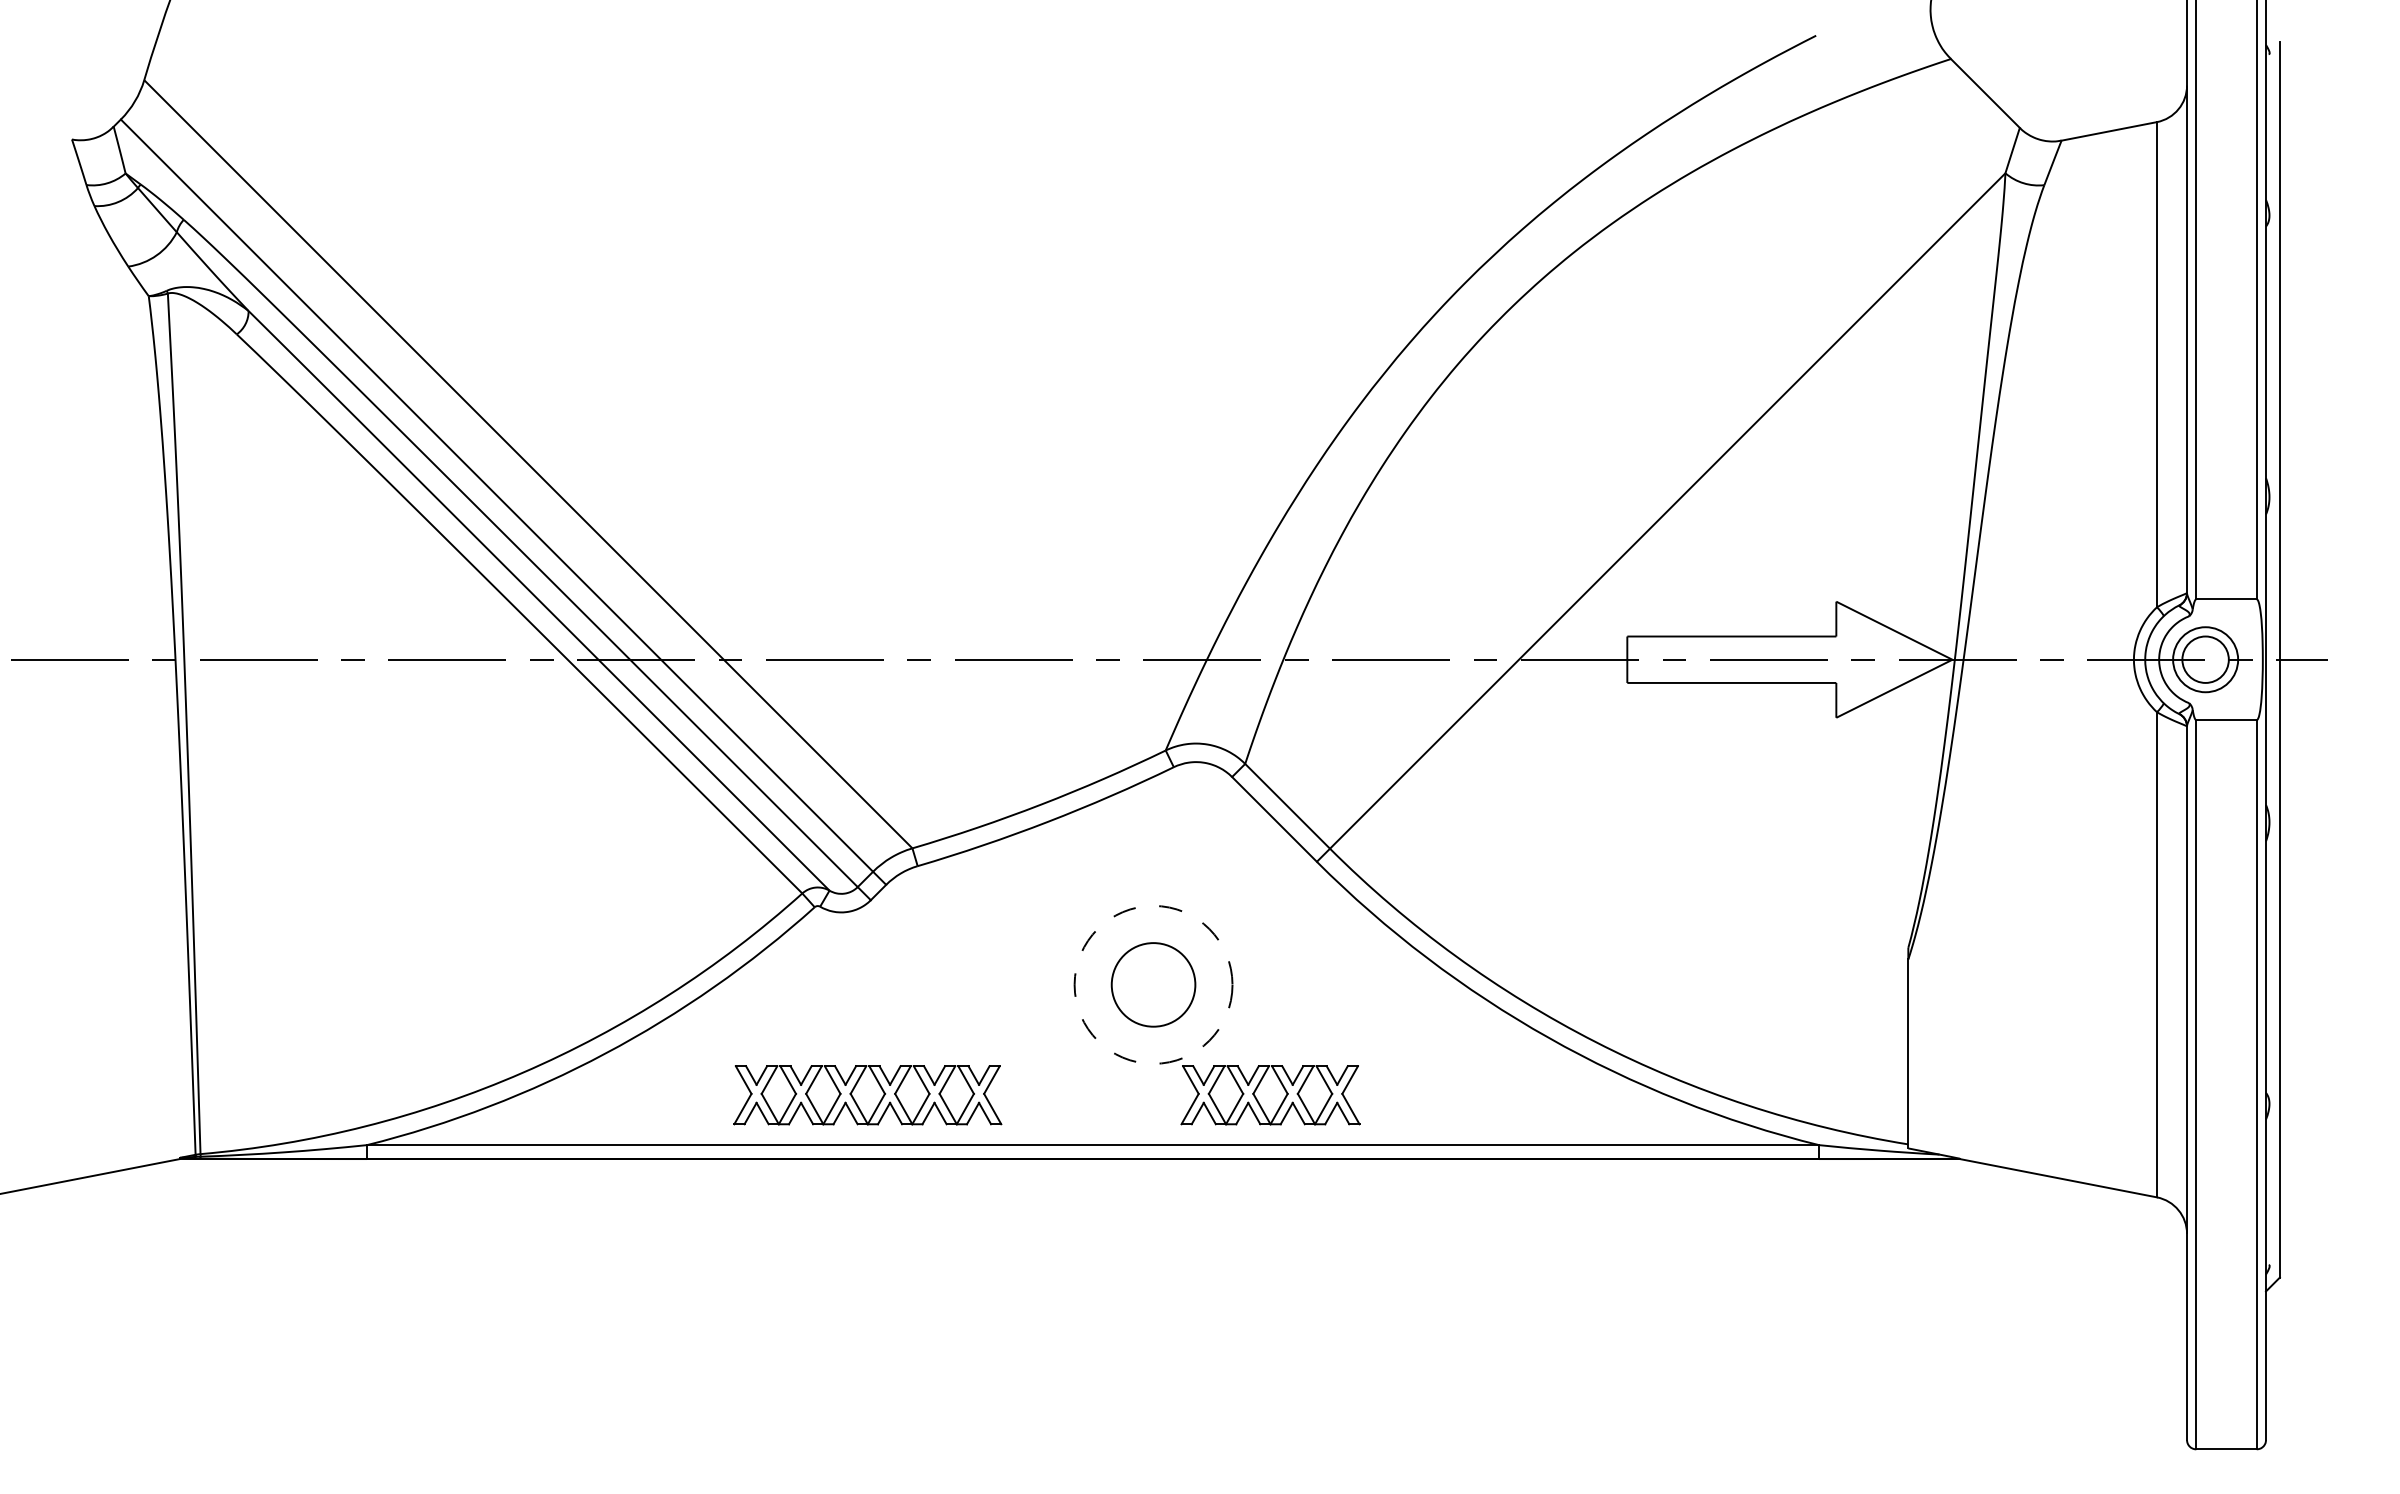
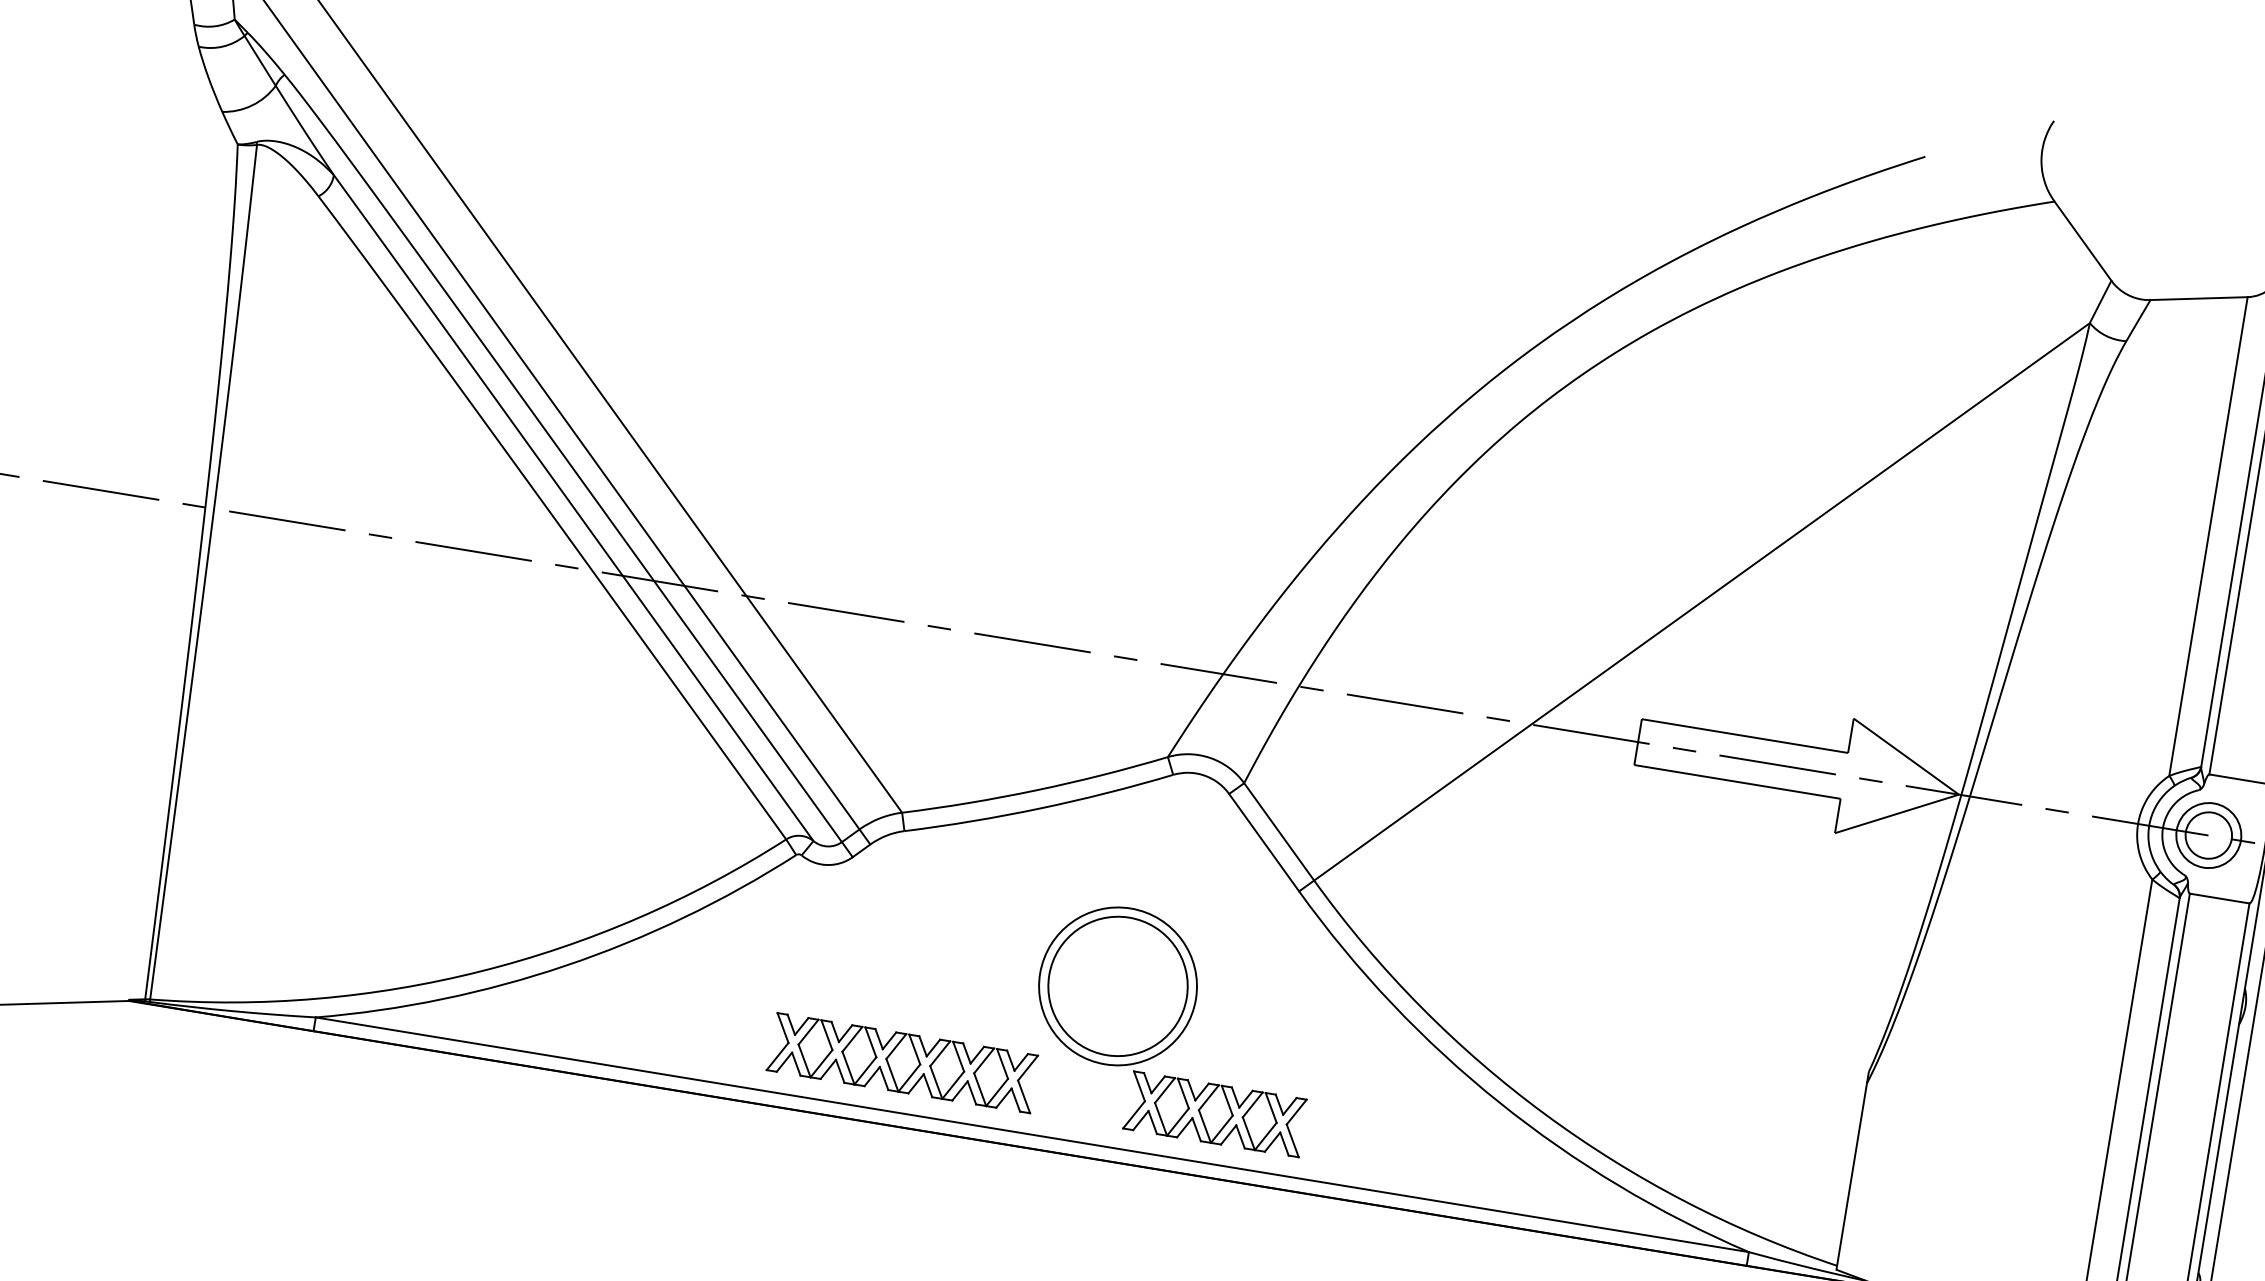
circle: (1153, 984) -> (1118, 986), dashed -> solid
circle: (1153, 984) -> (1118, 986), size x1.67
part: (867, 1095) -> (902, 1063), moved

